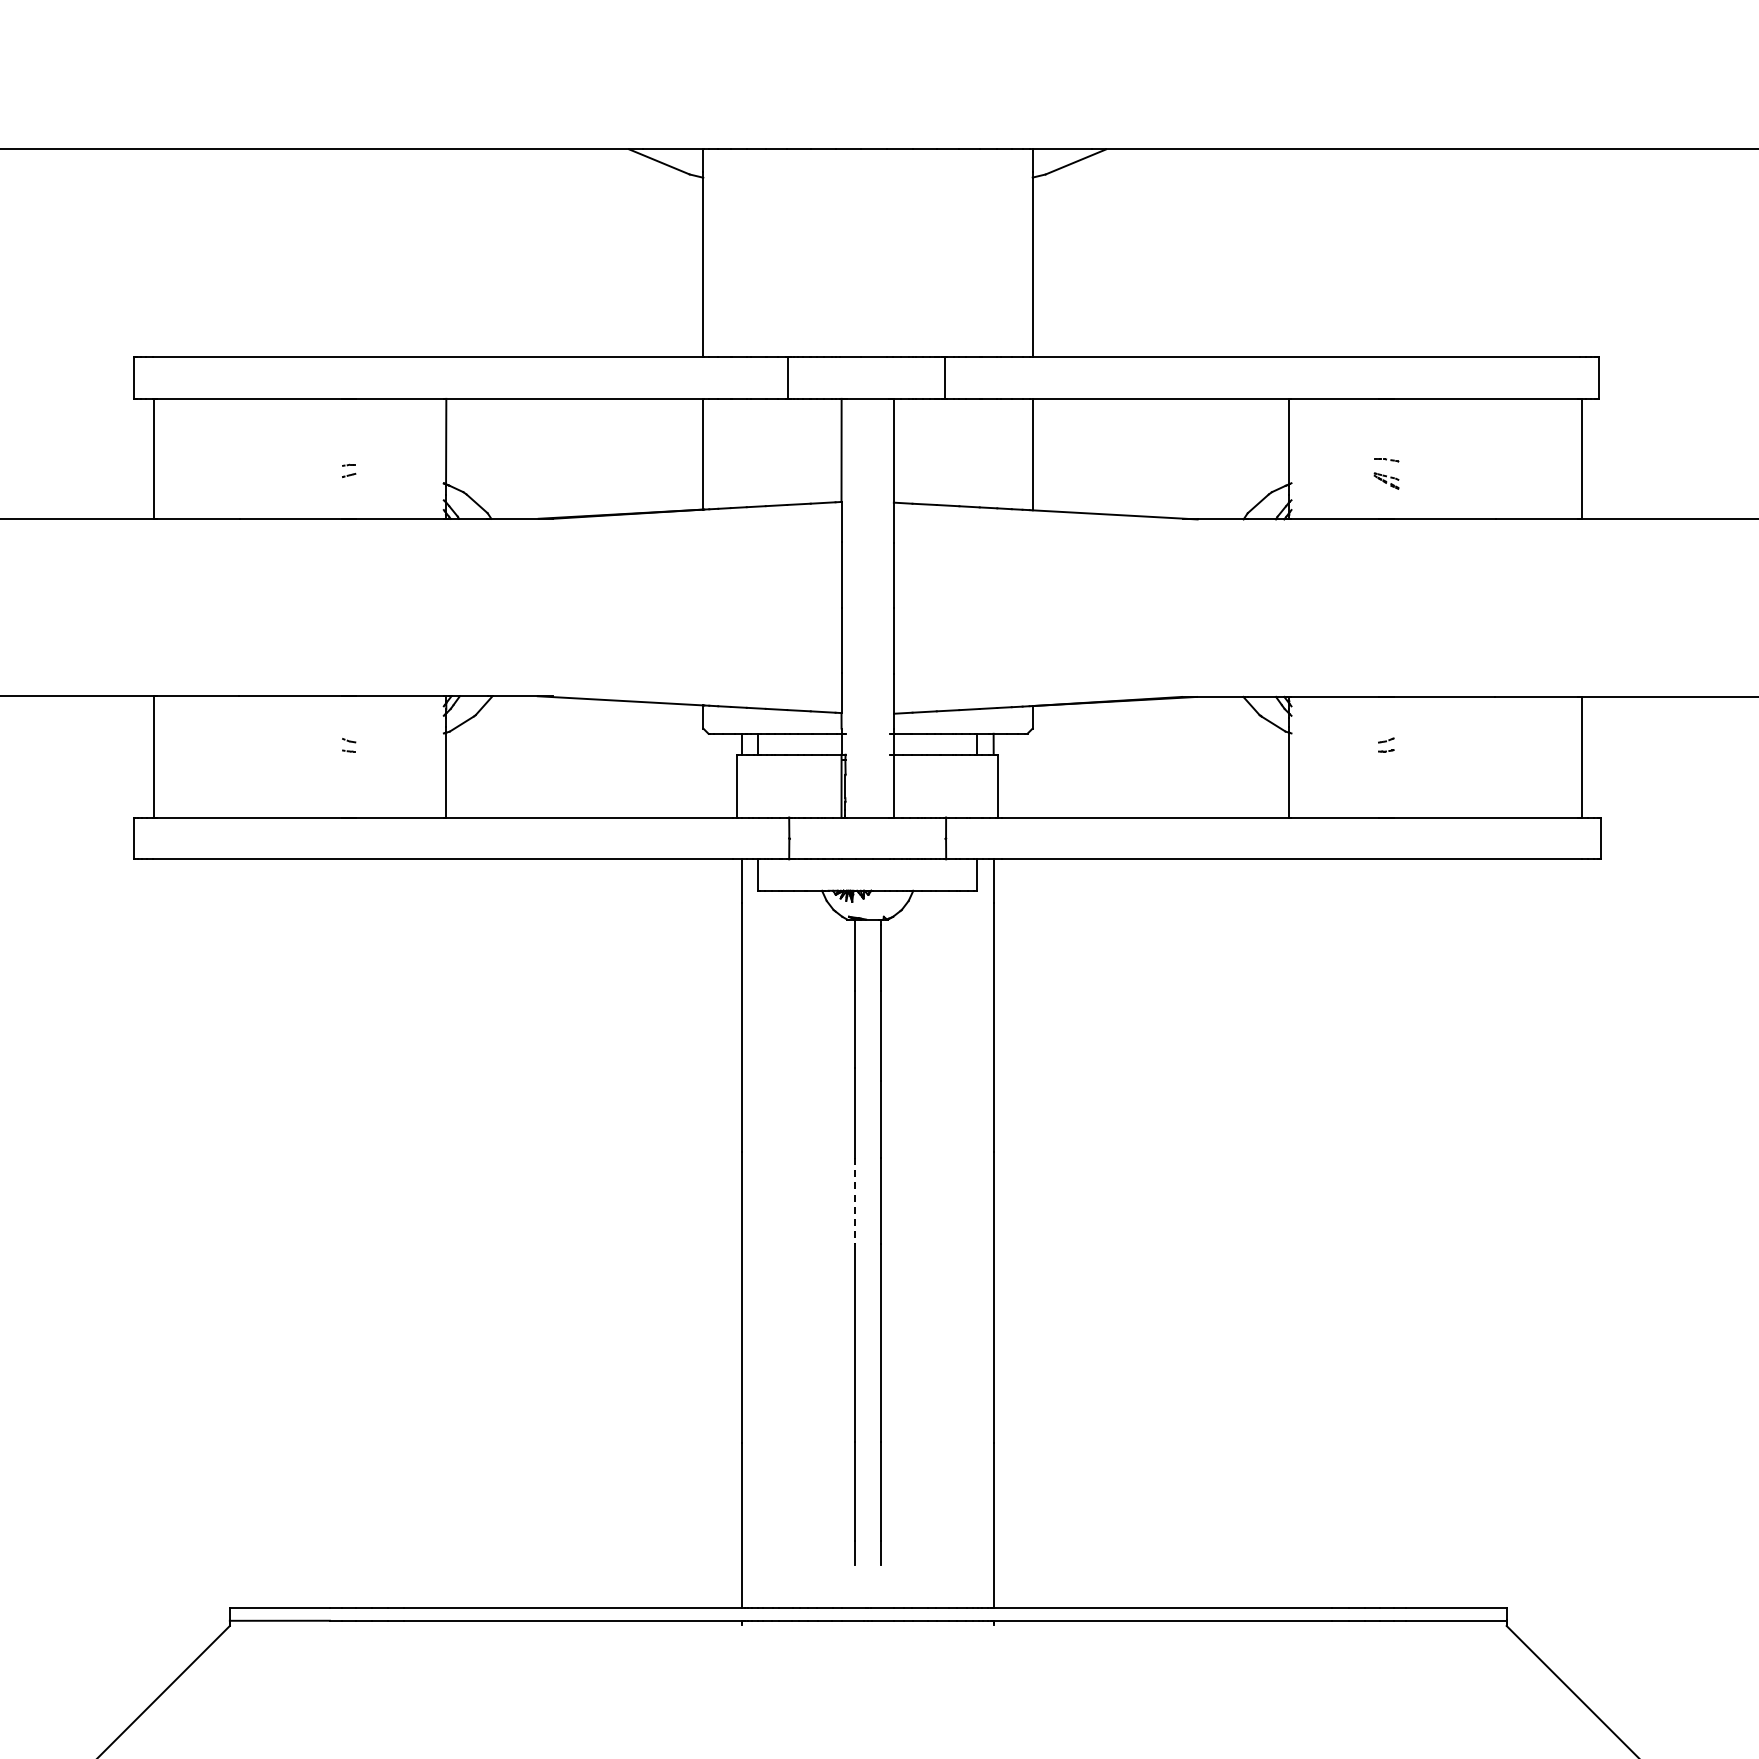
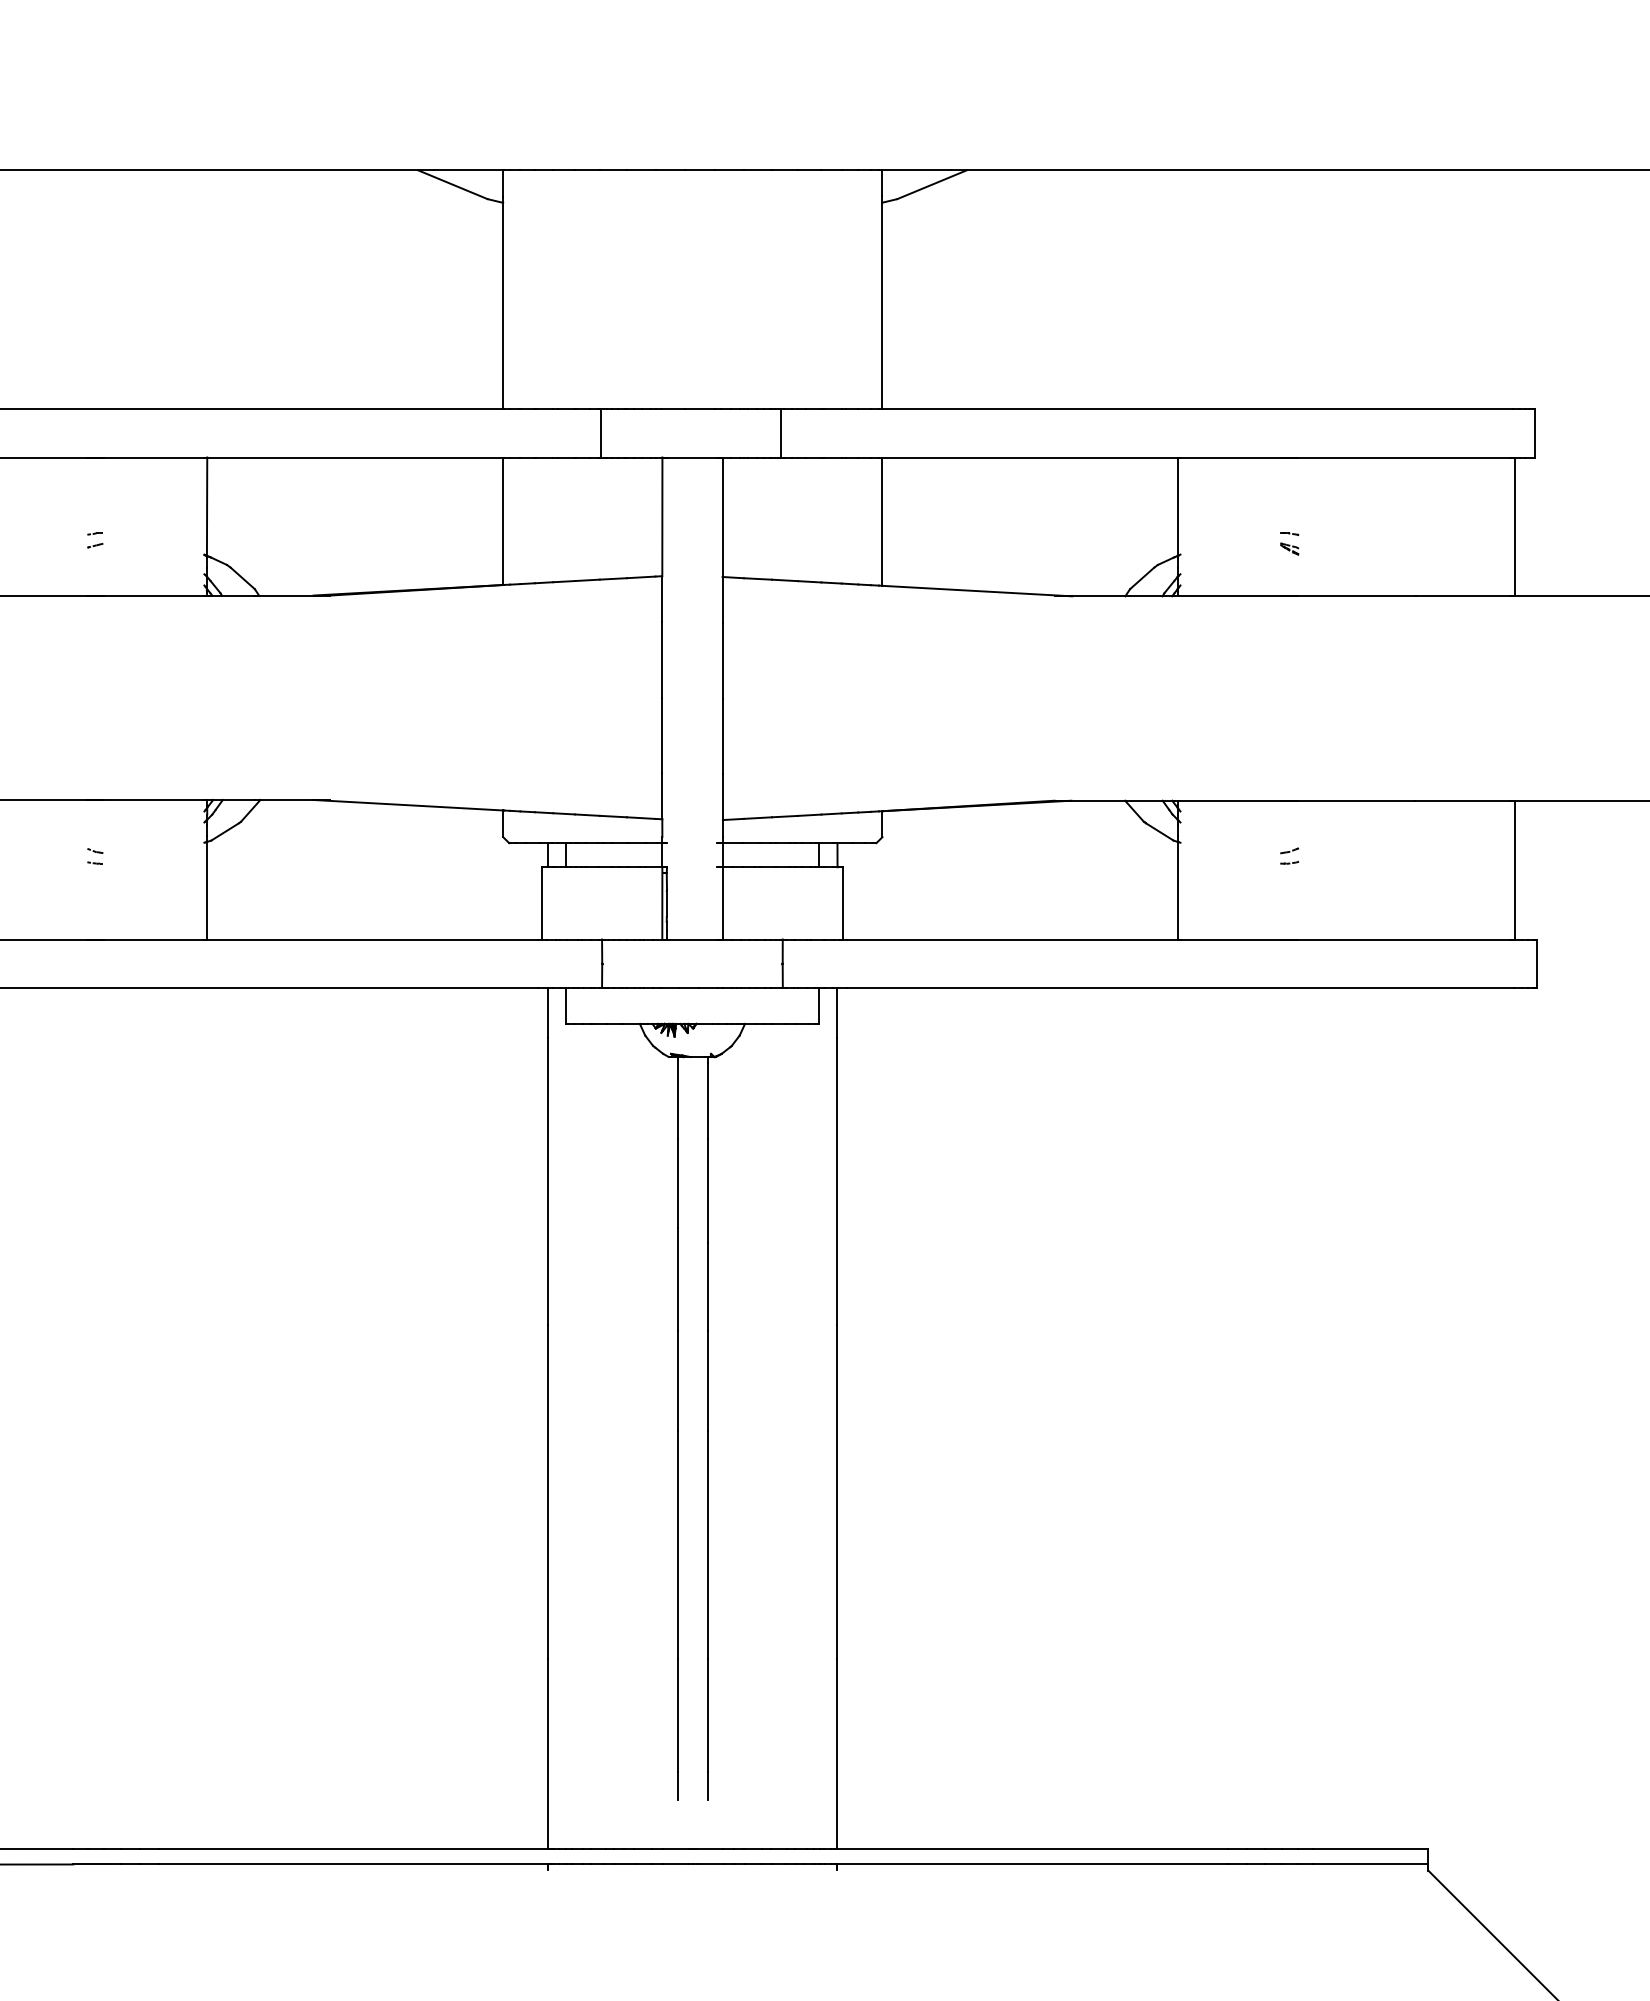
part: (1385, 473) -> (1288, 543), size x0.62
line: (854, 1201) -> (677, 1381), dashed -> solid

